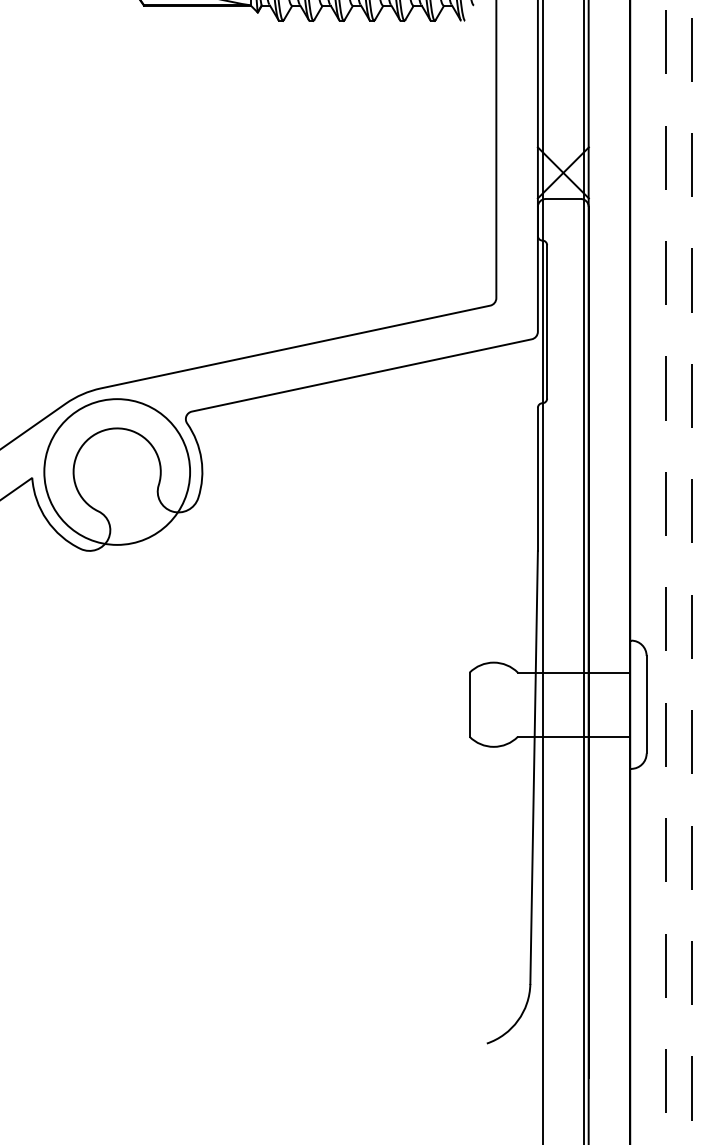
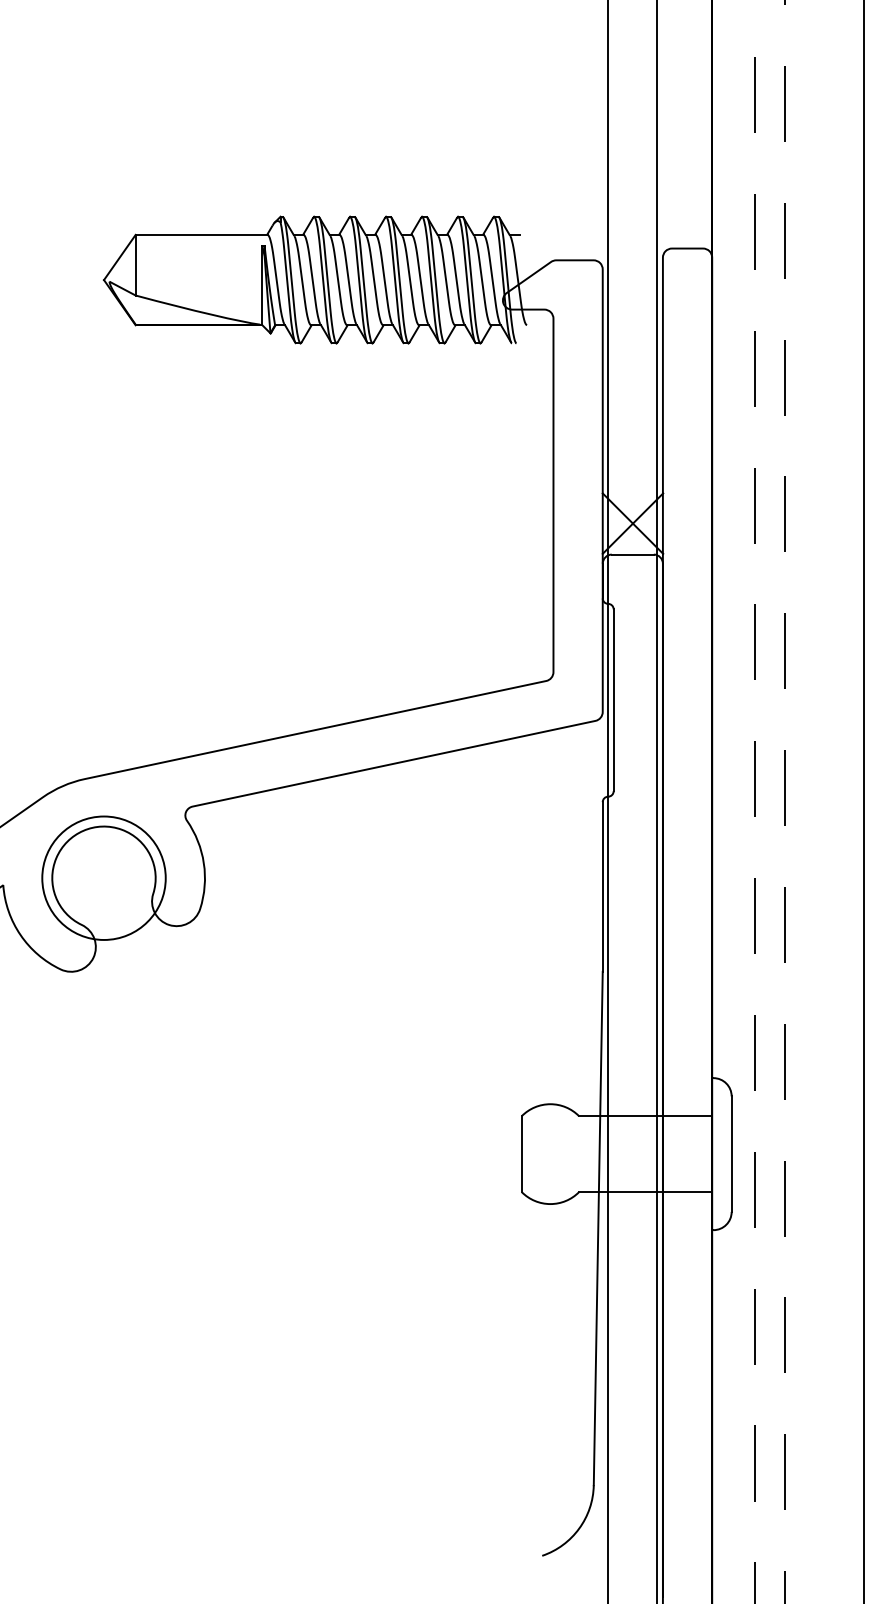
circle: (116, 471) -> (103, 877), size x0.71

